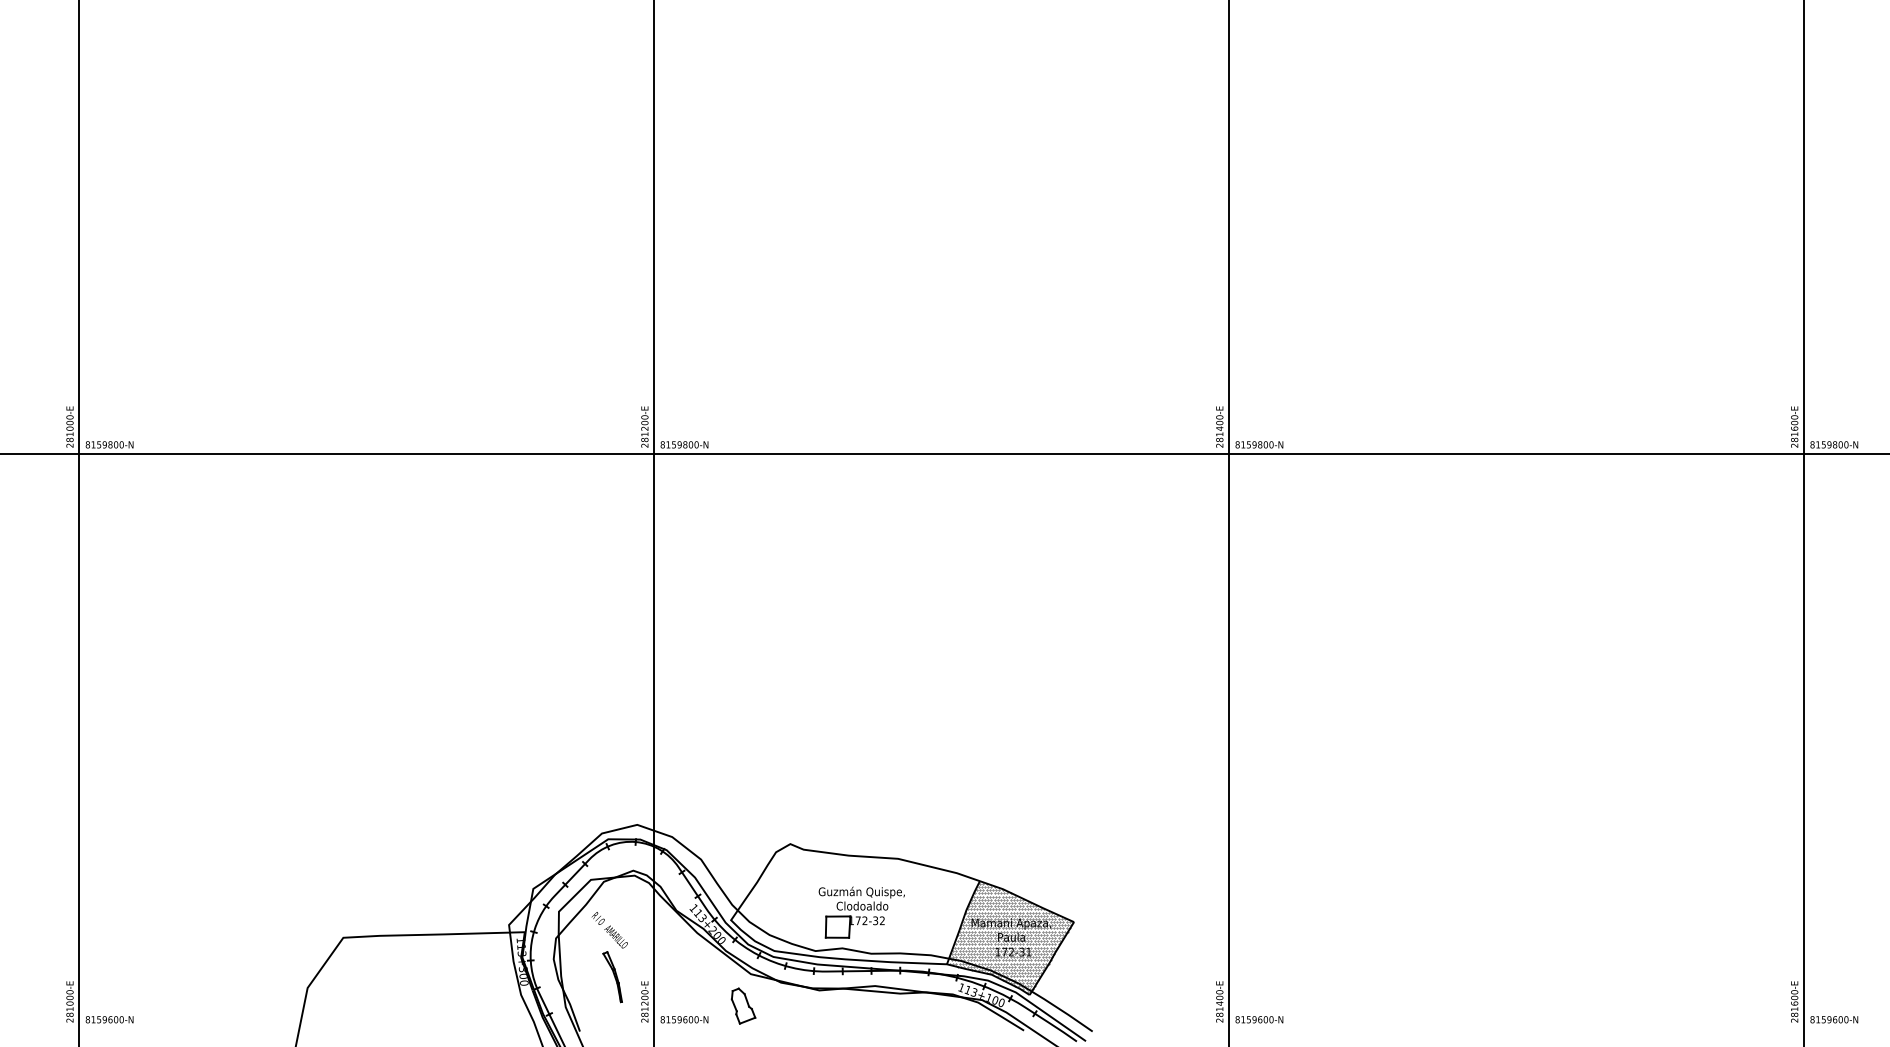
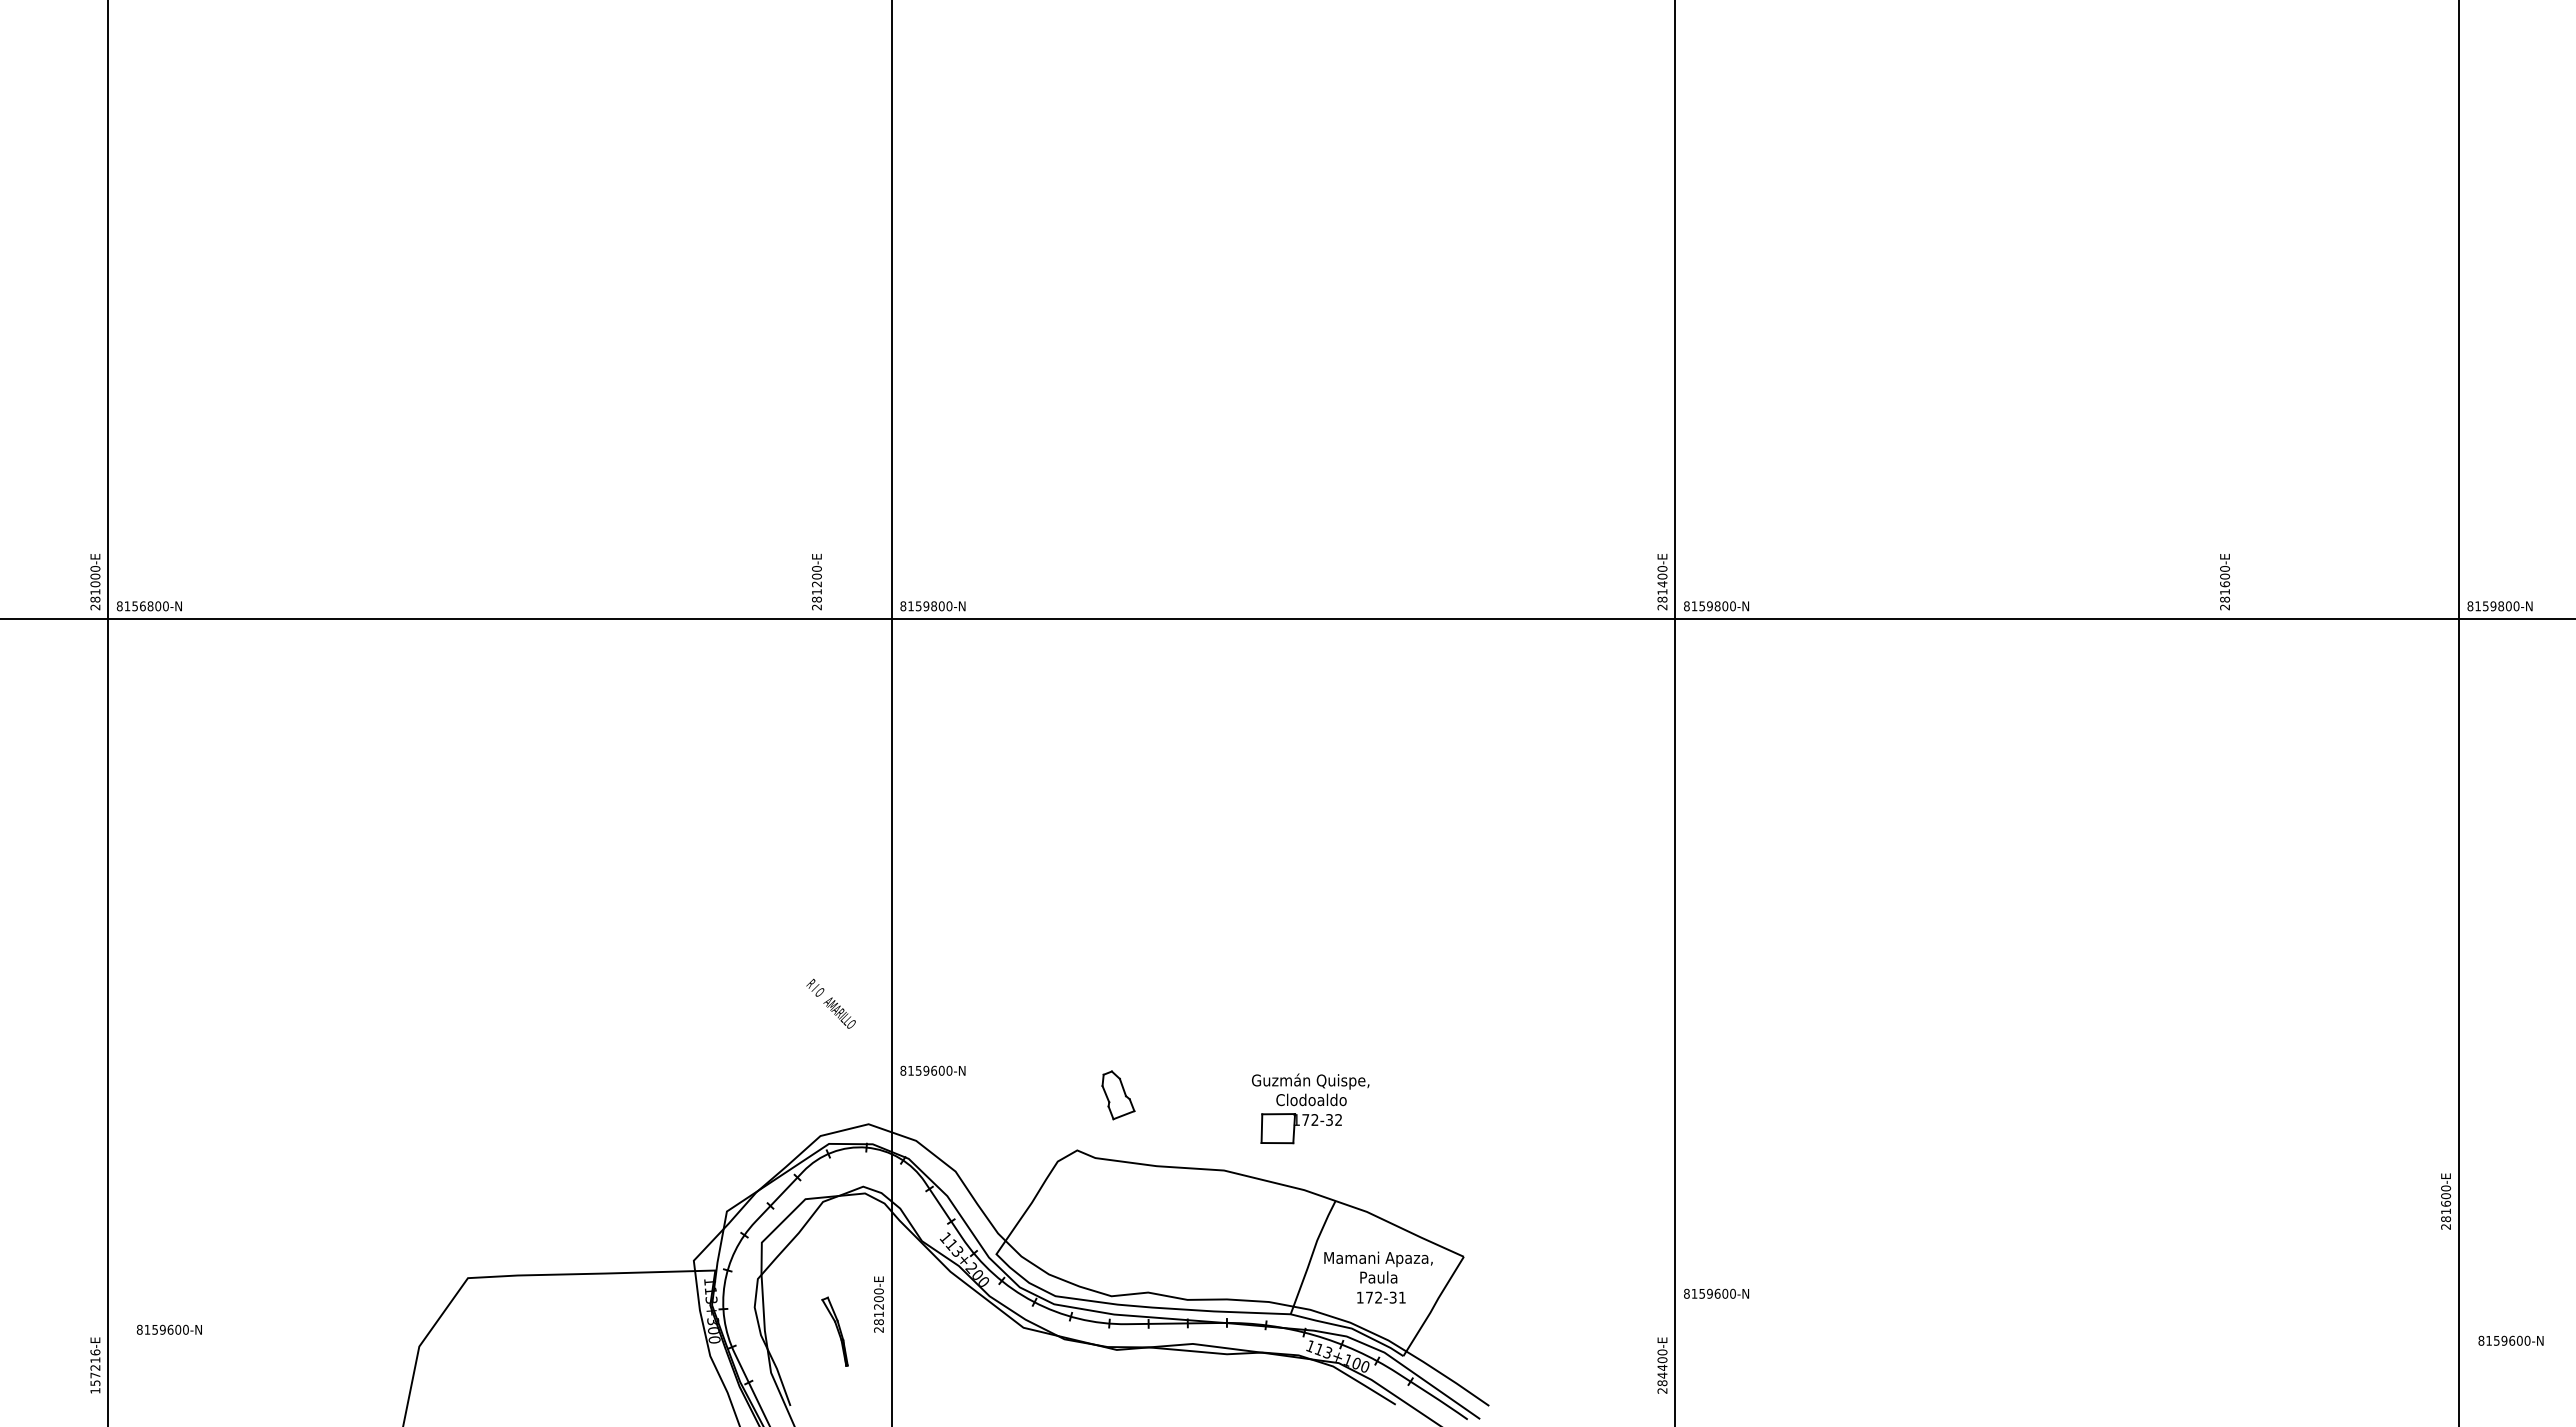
text: (644, 426) -> (816, 581), moved
text: (1794, 426) -> (2224, 581), moved
text: (104, 444) -> (142, 606), 8159800-N -> 8156800-N
part: (861, 912) -> (1310, 1108), moved
text: (609, 929) -> (830, 1003), moved
hatch: (1011, 938) -> (1378, 1278), removed
text: (644, 1001) -> (878, 1304), moved
text: (1794, 1001) -> (2445, 1201), moved
text: (70, 1006) -> (95, 1371), 281000-E -> 157216-E
part: (743, 1006) -> (1118, 1095), moved
text: (1219, 1009) -> (1662, 1375), 281400-E -> 284400-E
text: (109, 1019) -> (169, 1329), moved
text: (684, 1019) -> (932, 1070), moved
text: (1259, 1019) -> (1716, 1293), moved
text: (1833, 1019) -> (2510, 1340), moved

